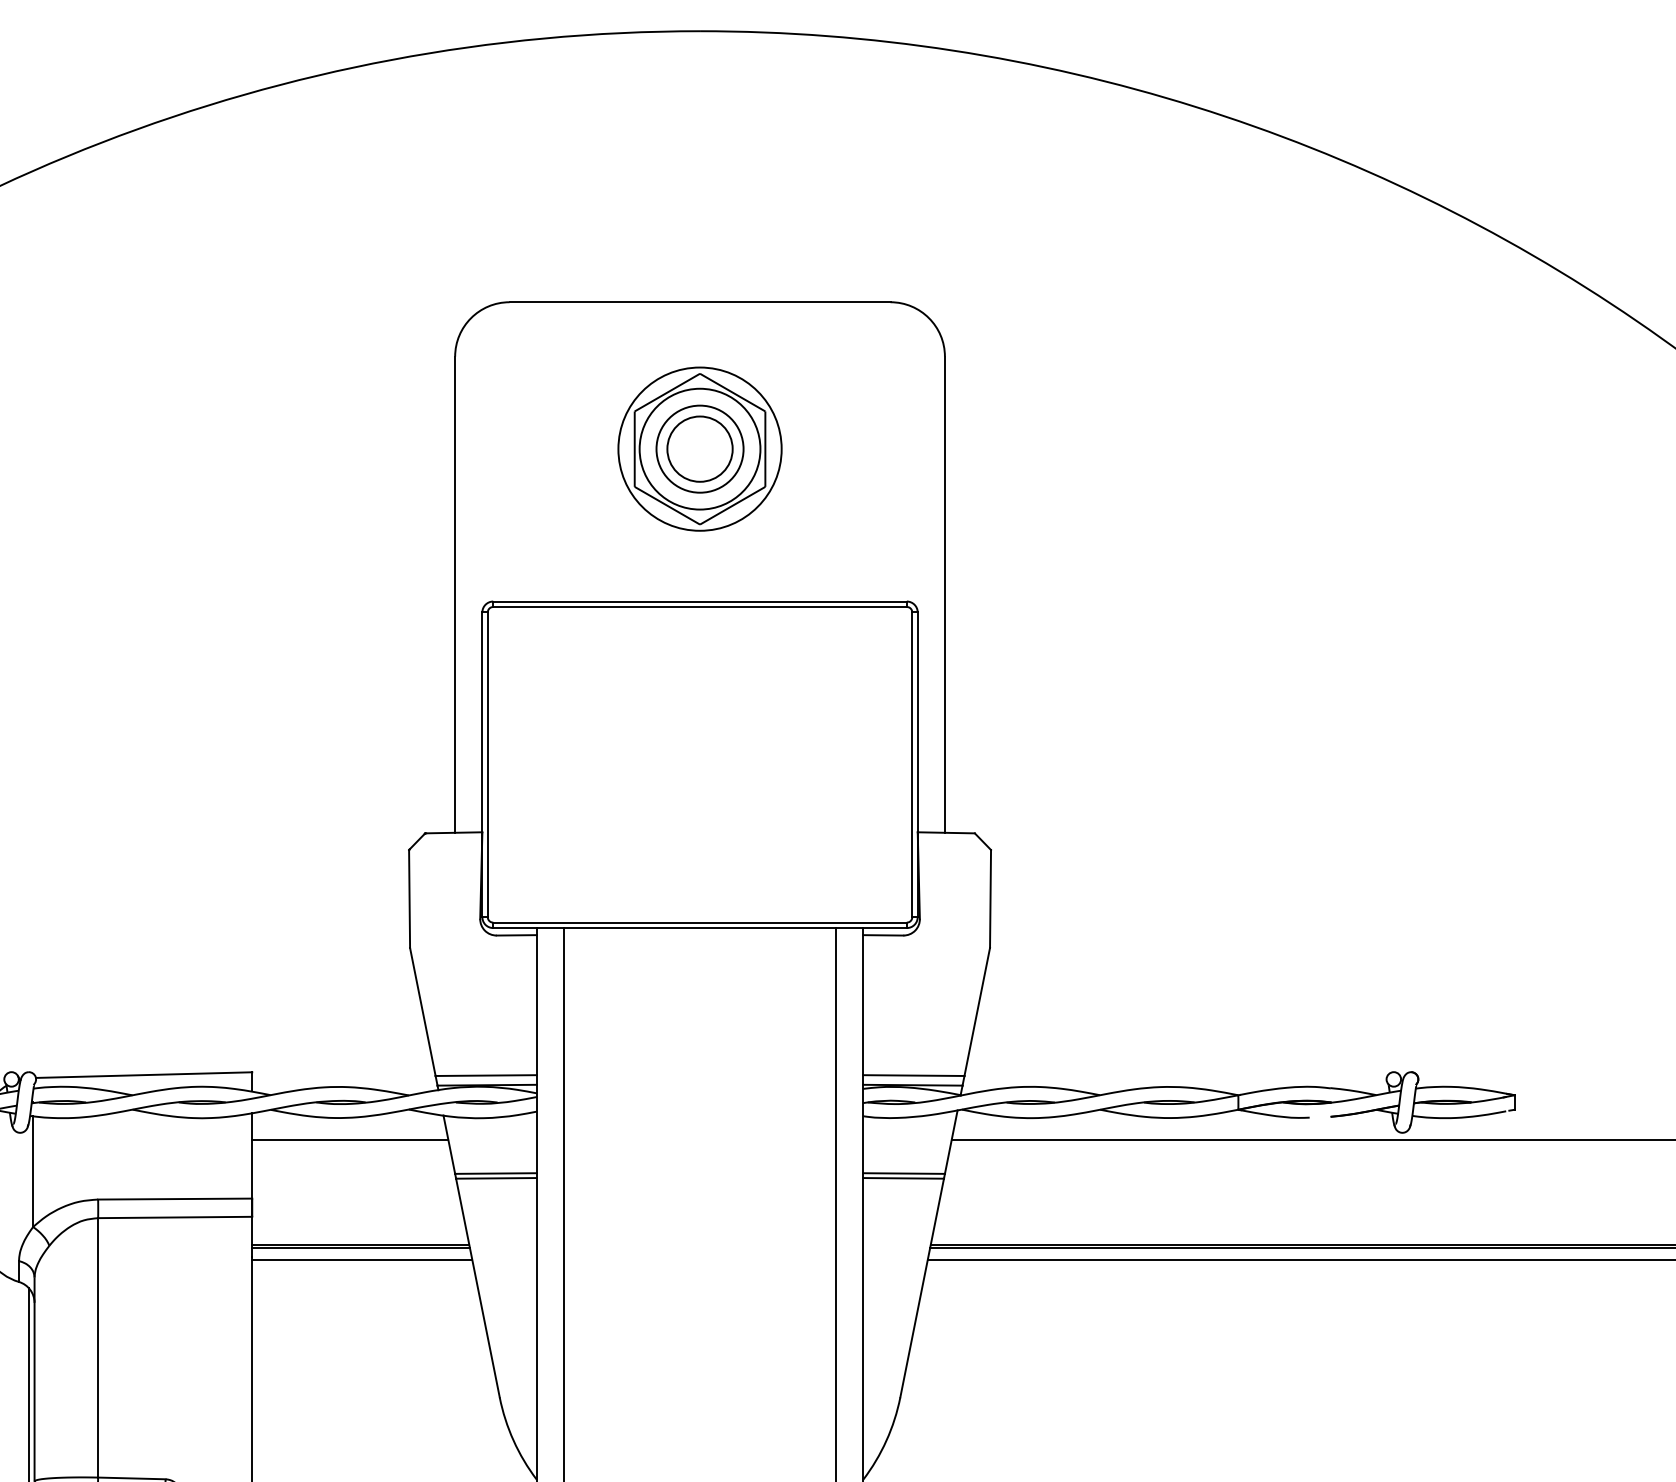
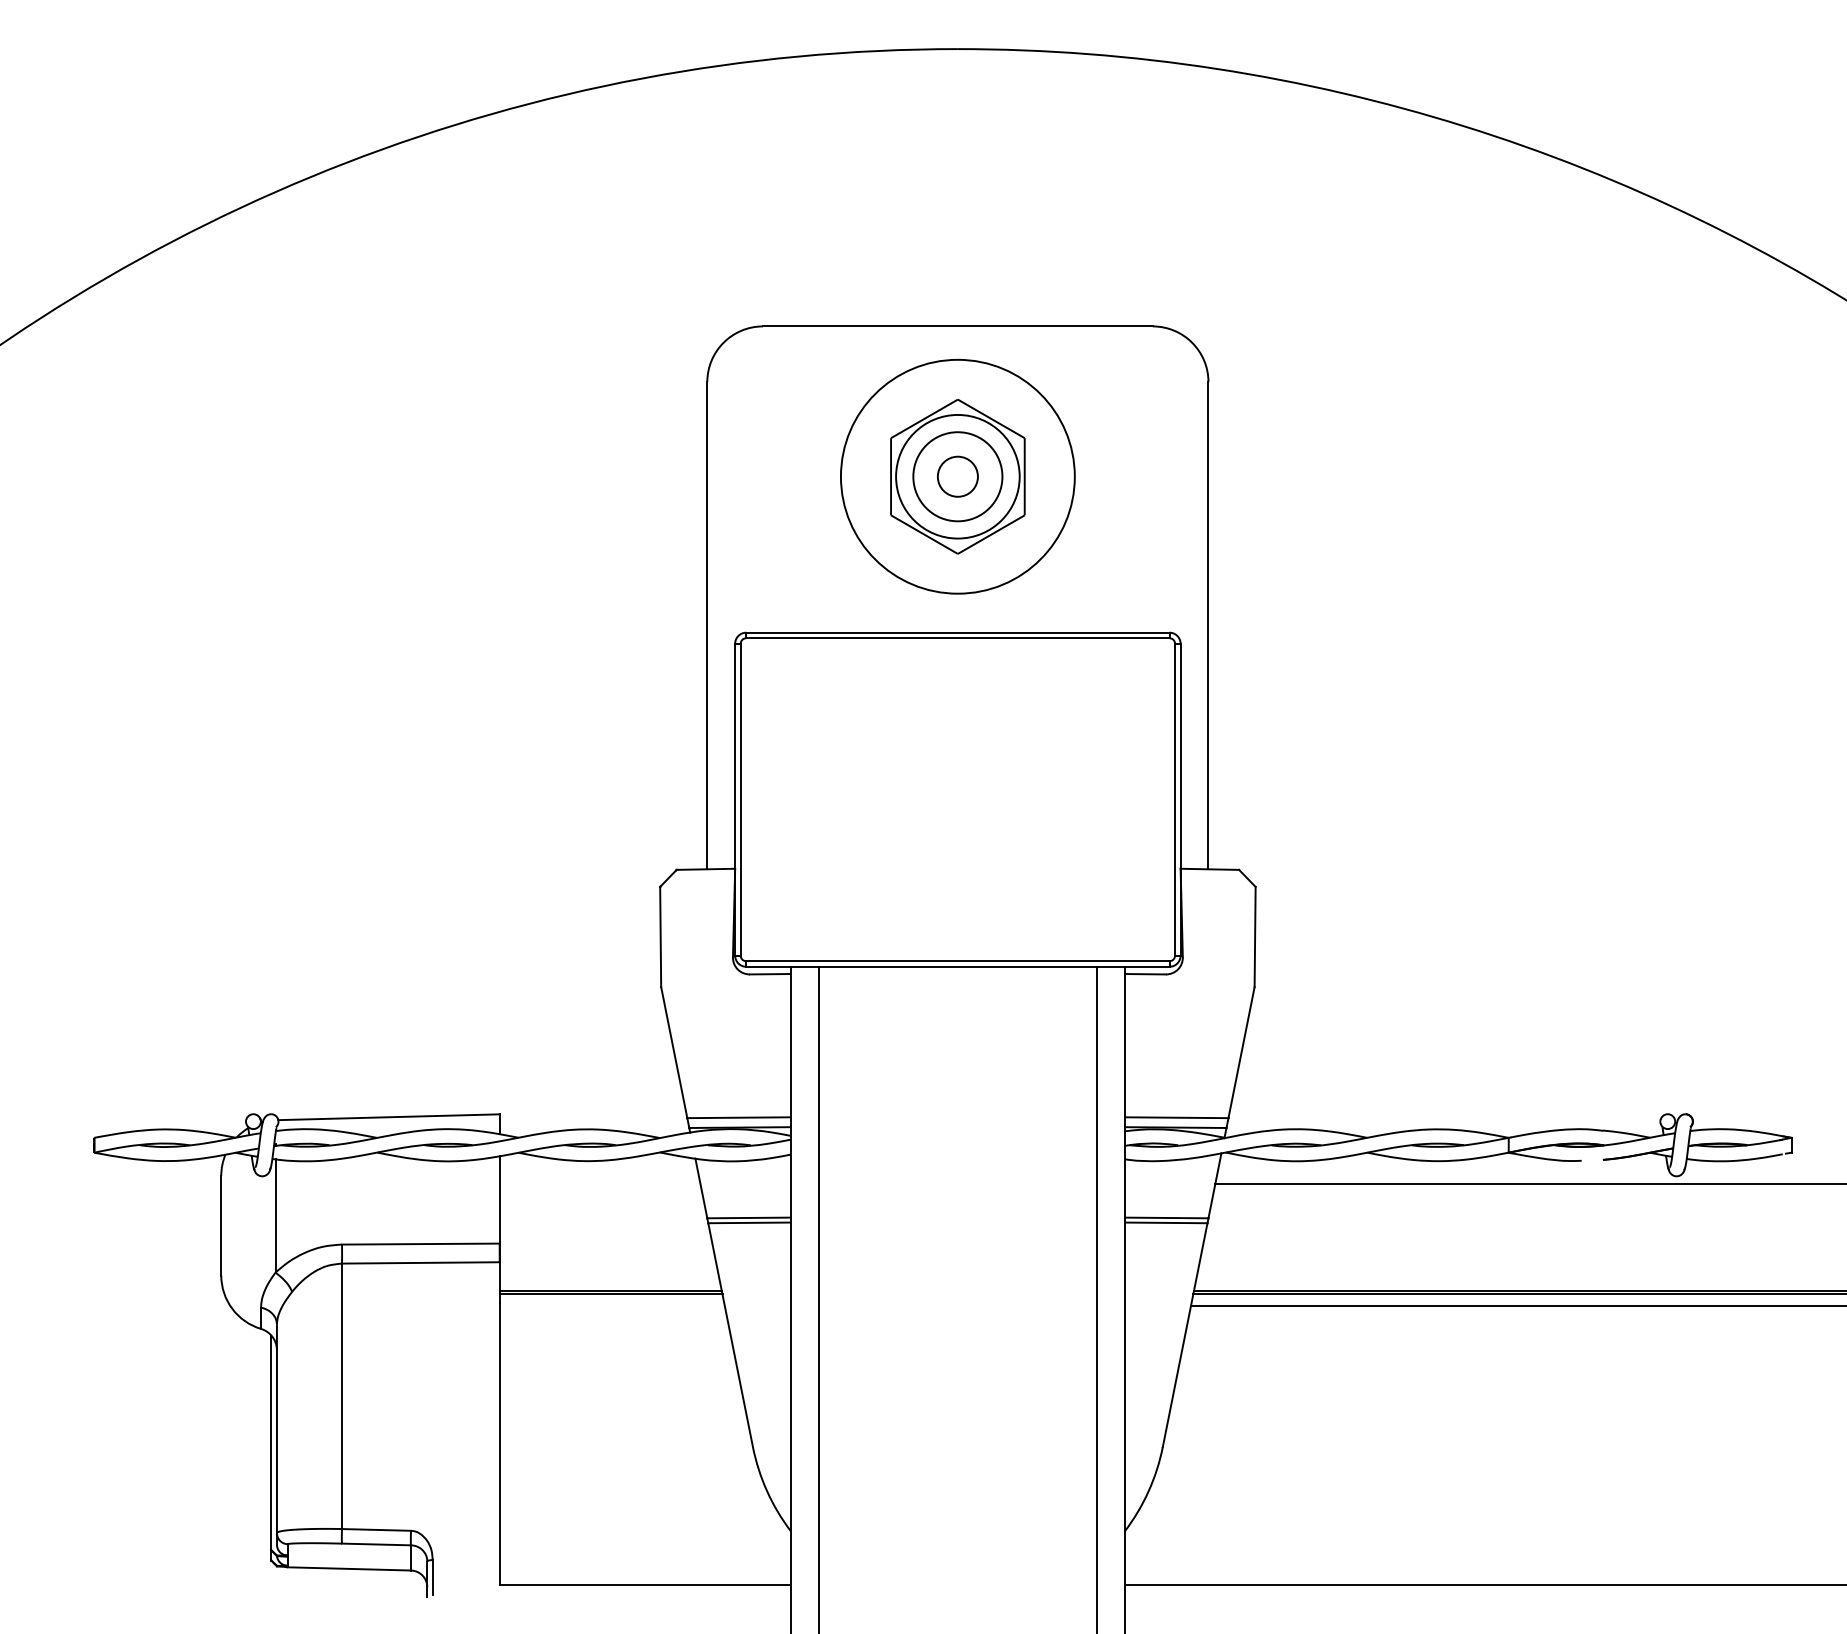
circle: (699, 448) -> (957, 476), size x0.6
circle: (699, 448) -> (957, 476), size x1.4
line: (349, 1139) -> (599, 1183), removed
line: (361, 1260) -> (611, 1306), removed

